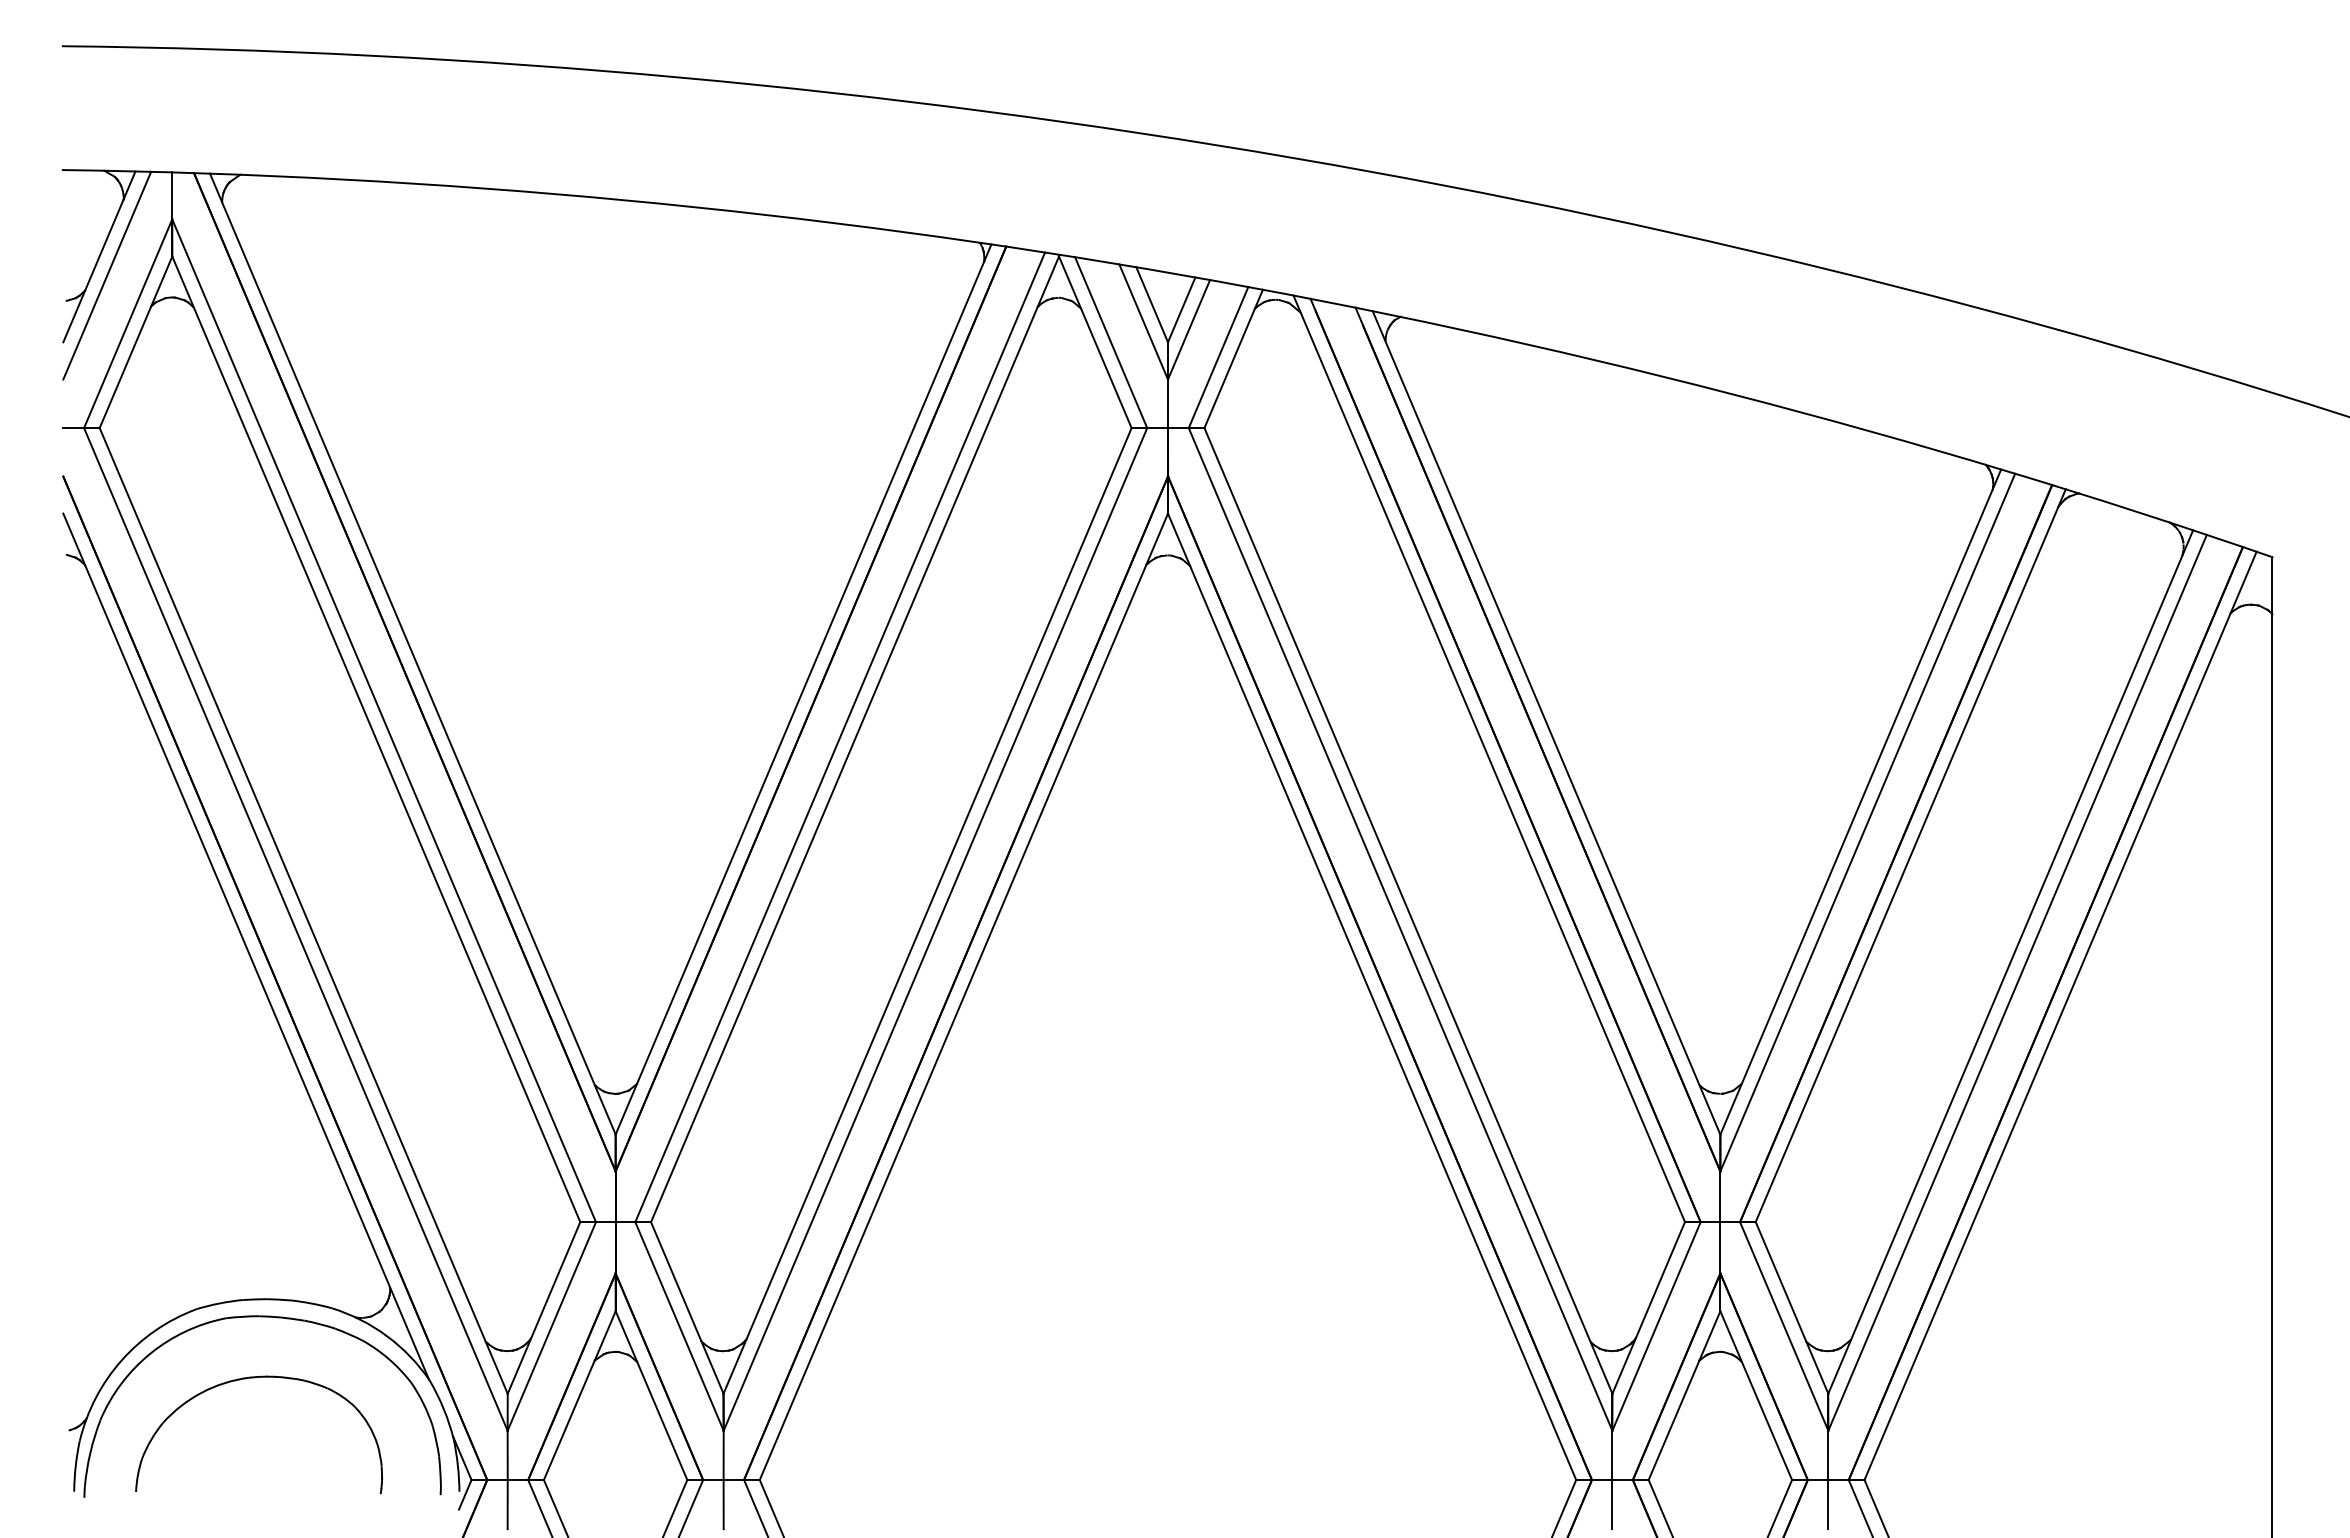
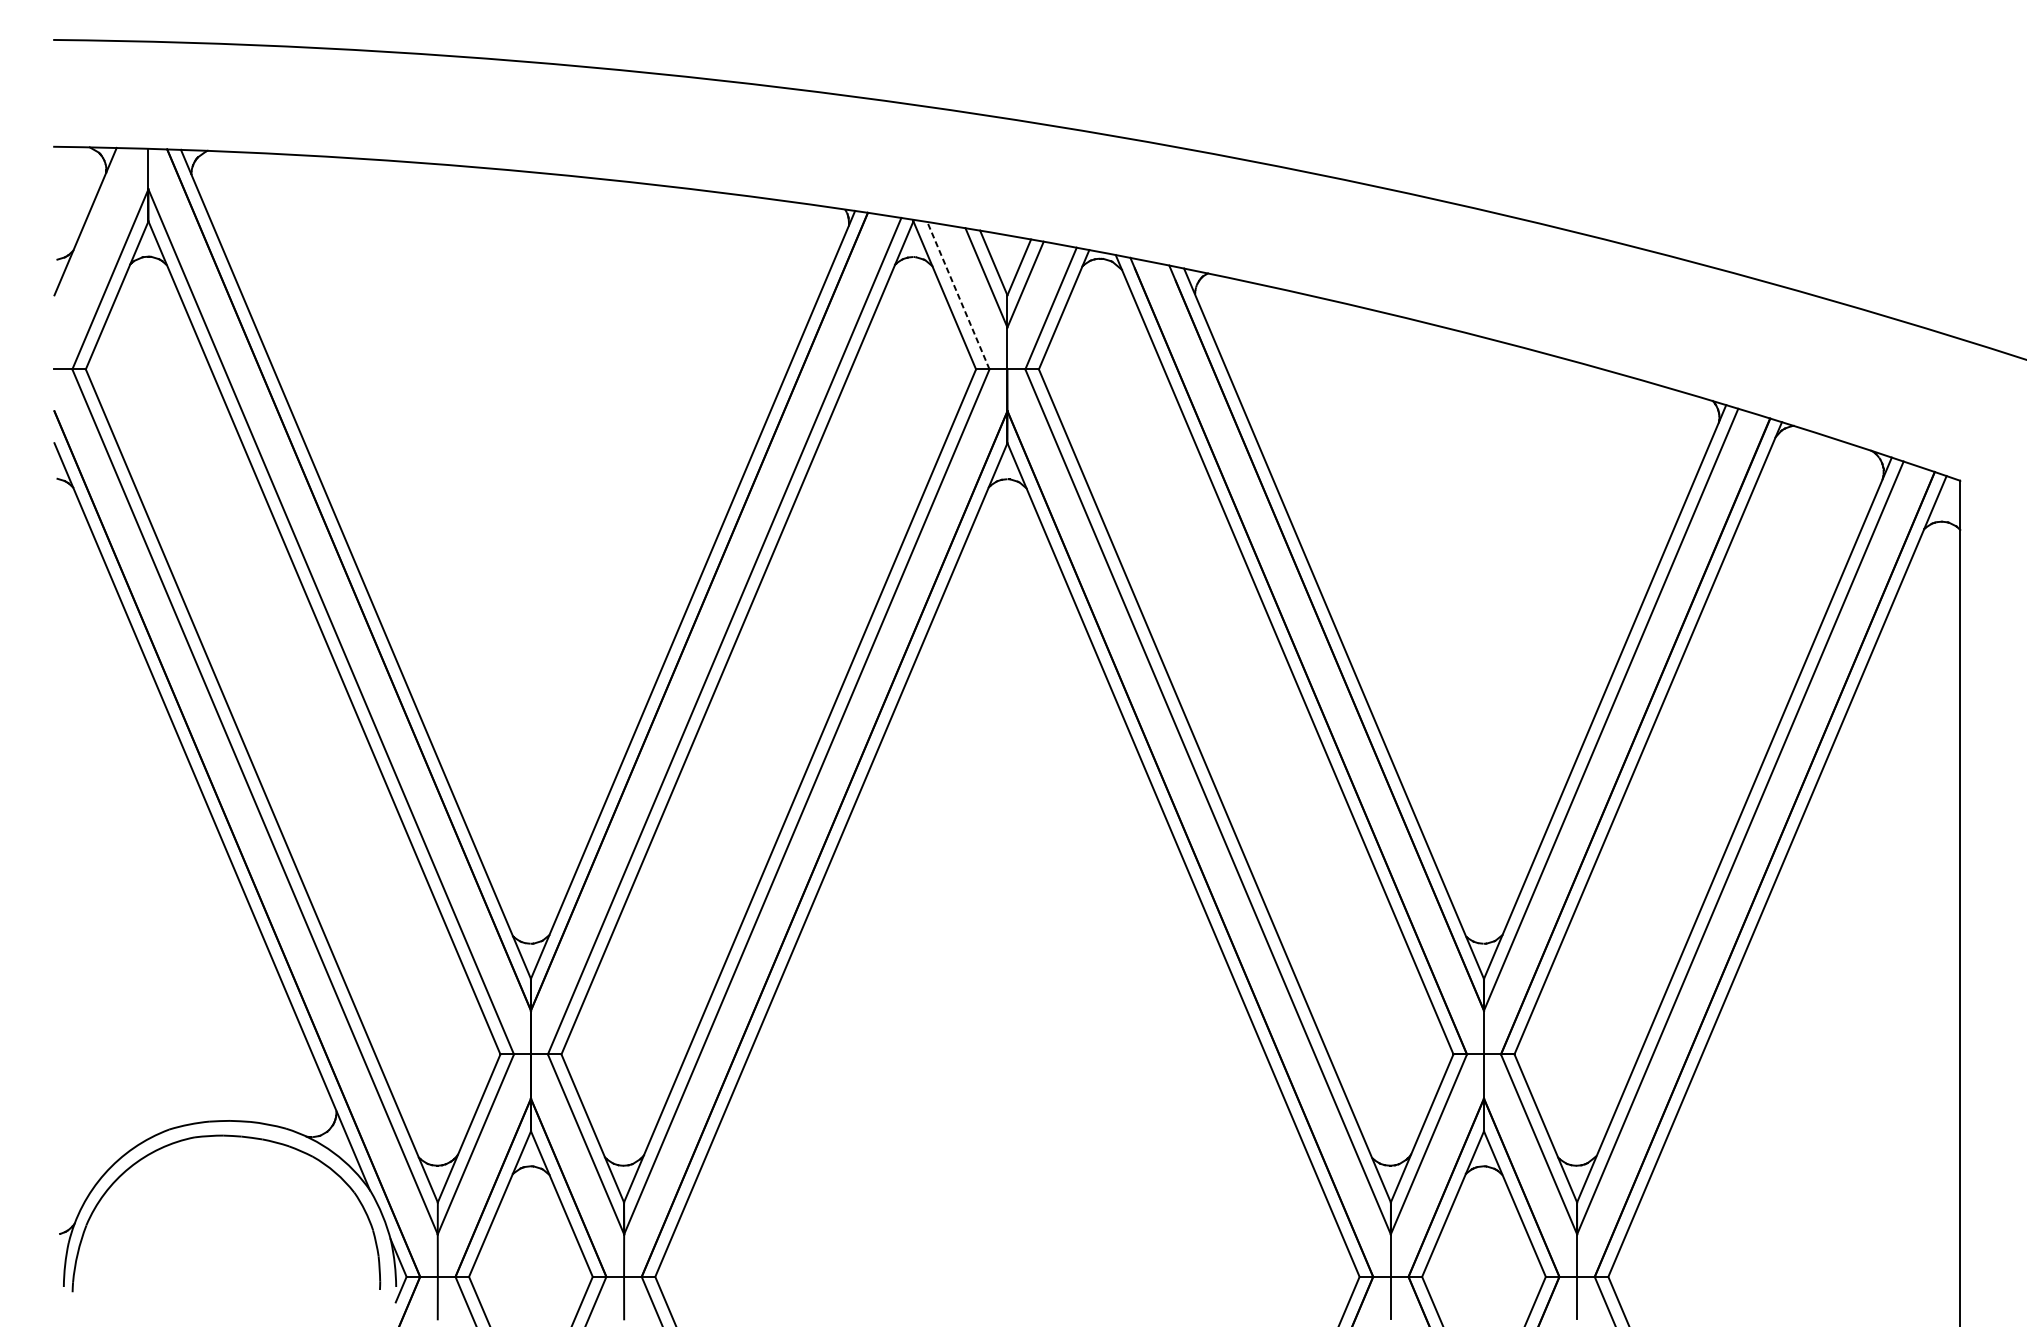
line: (107, 275) -> (92, 237), removed
line: (1111, 342) -> (958, 295), solid -> dashed
part: (255, 1378) -> (220, 1189), removed

